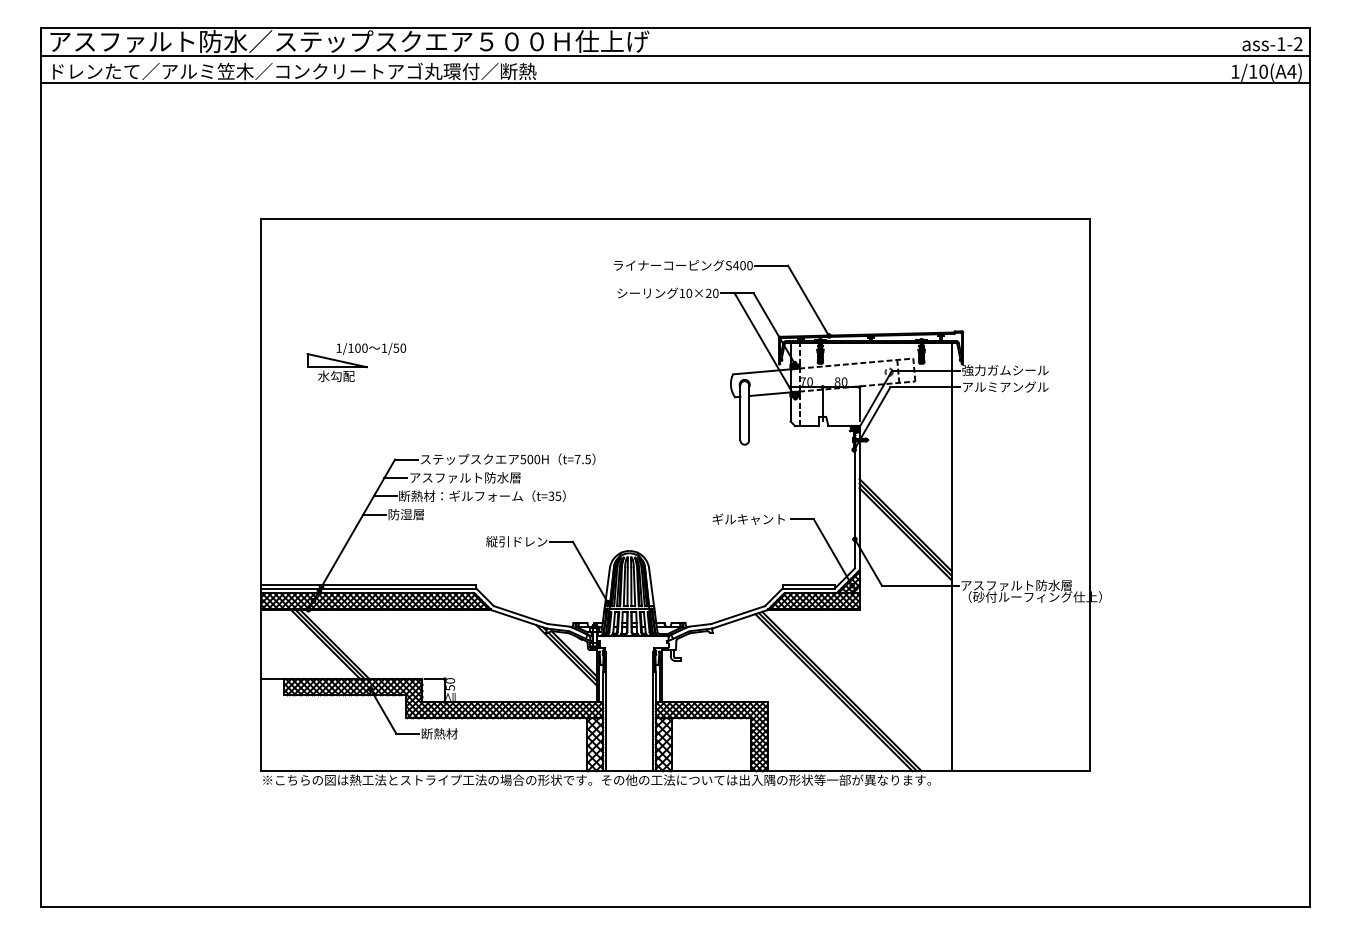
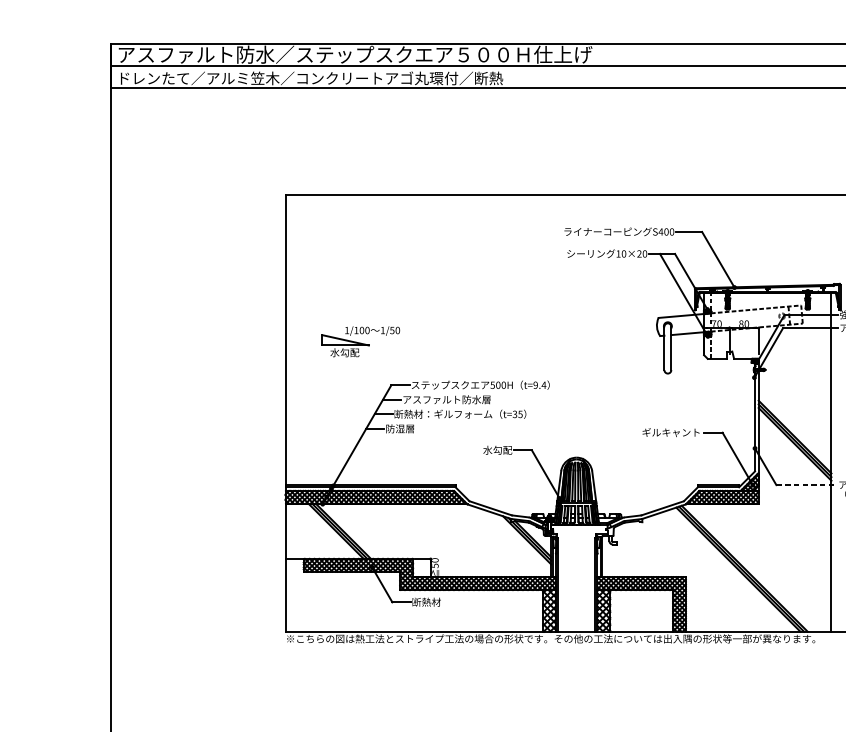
part: (356, 362) -> (360, 341), moved
text: (582, 459) -> (539, 385), t=7.5 -> t=9.4
text: (516, 541) -> (487, 450), 縦引ドレン -> 水勾配
line: (920, 585) -> (806, 484), solid -> dashed

